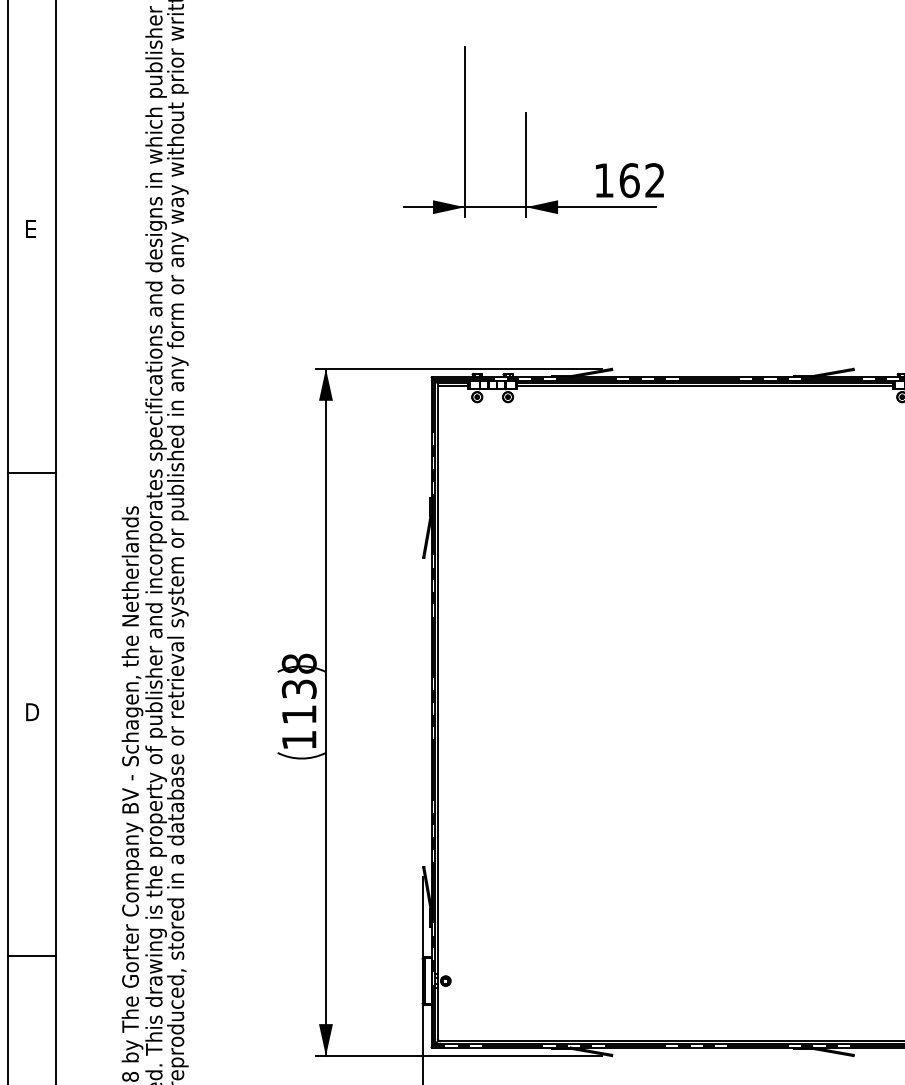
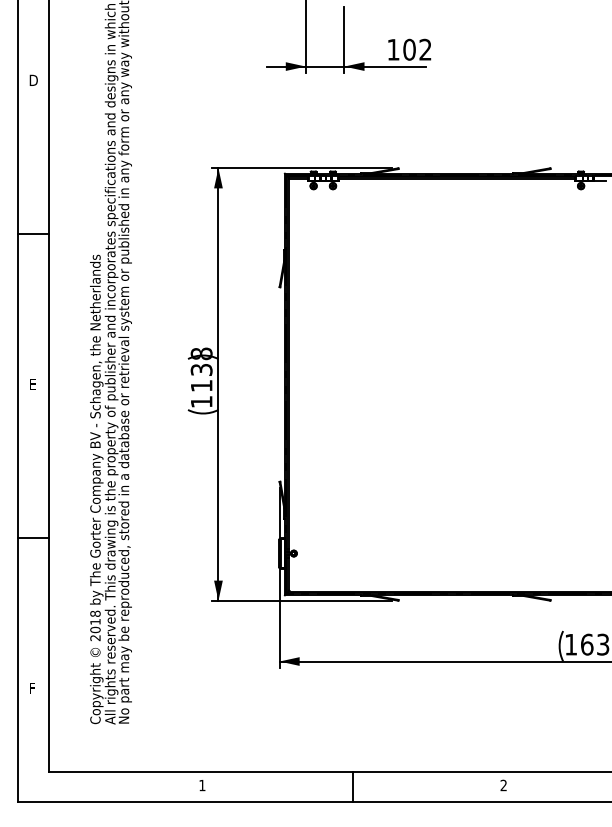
text: (629, 180) -> (409, 49), 162 -> 102
text: (32, 227) -> (33, 79), E -> D
text: (32, 710) -> (33, 383), D -> E

